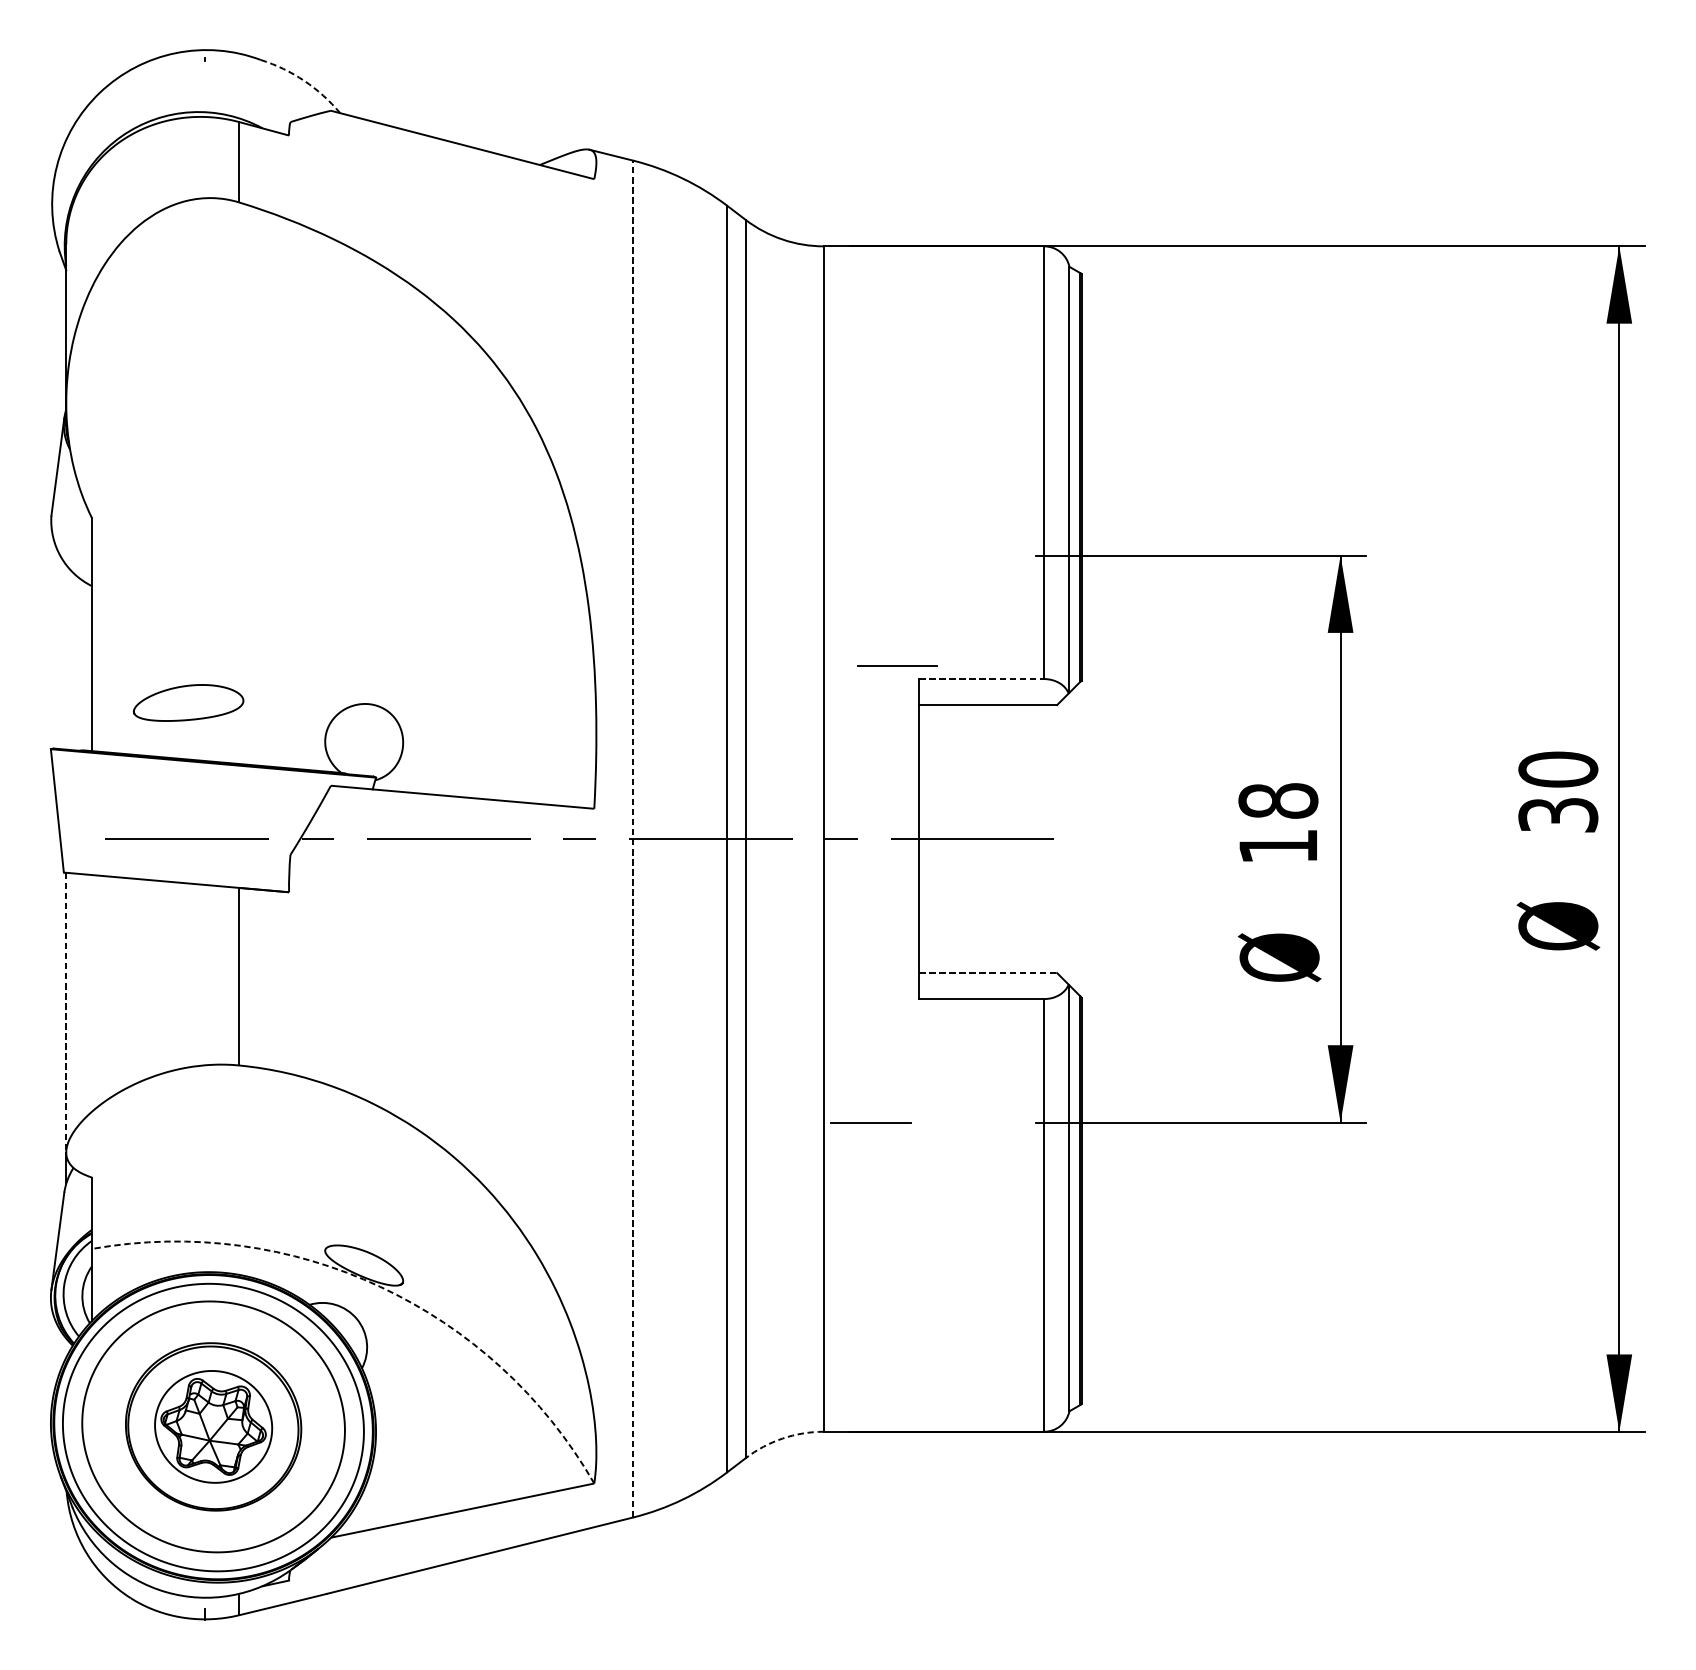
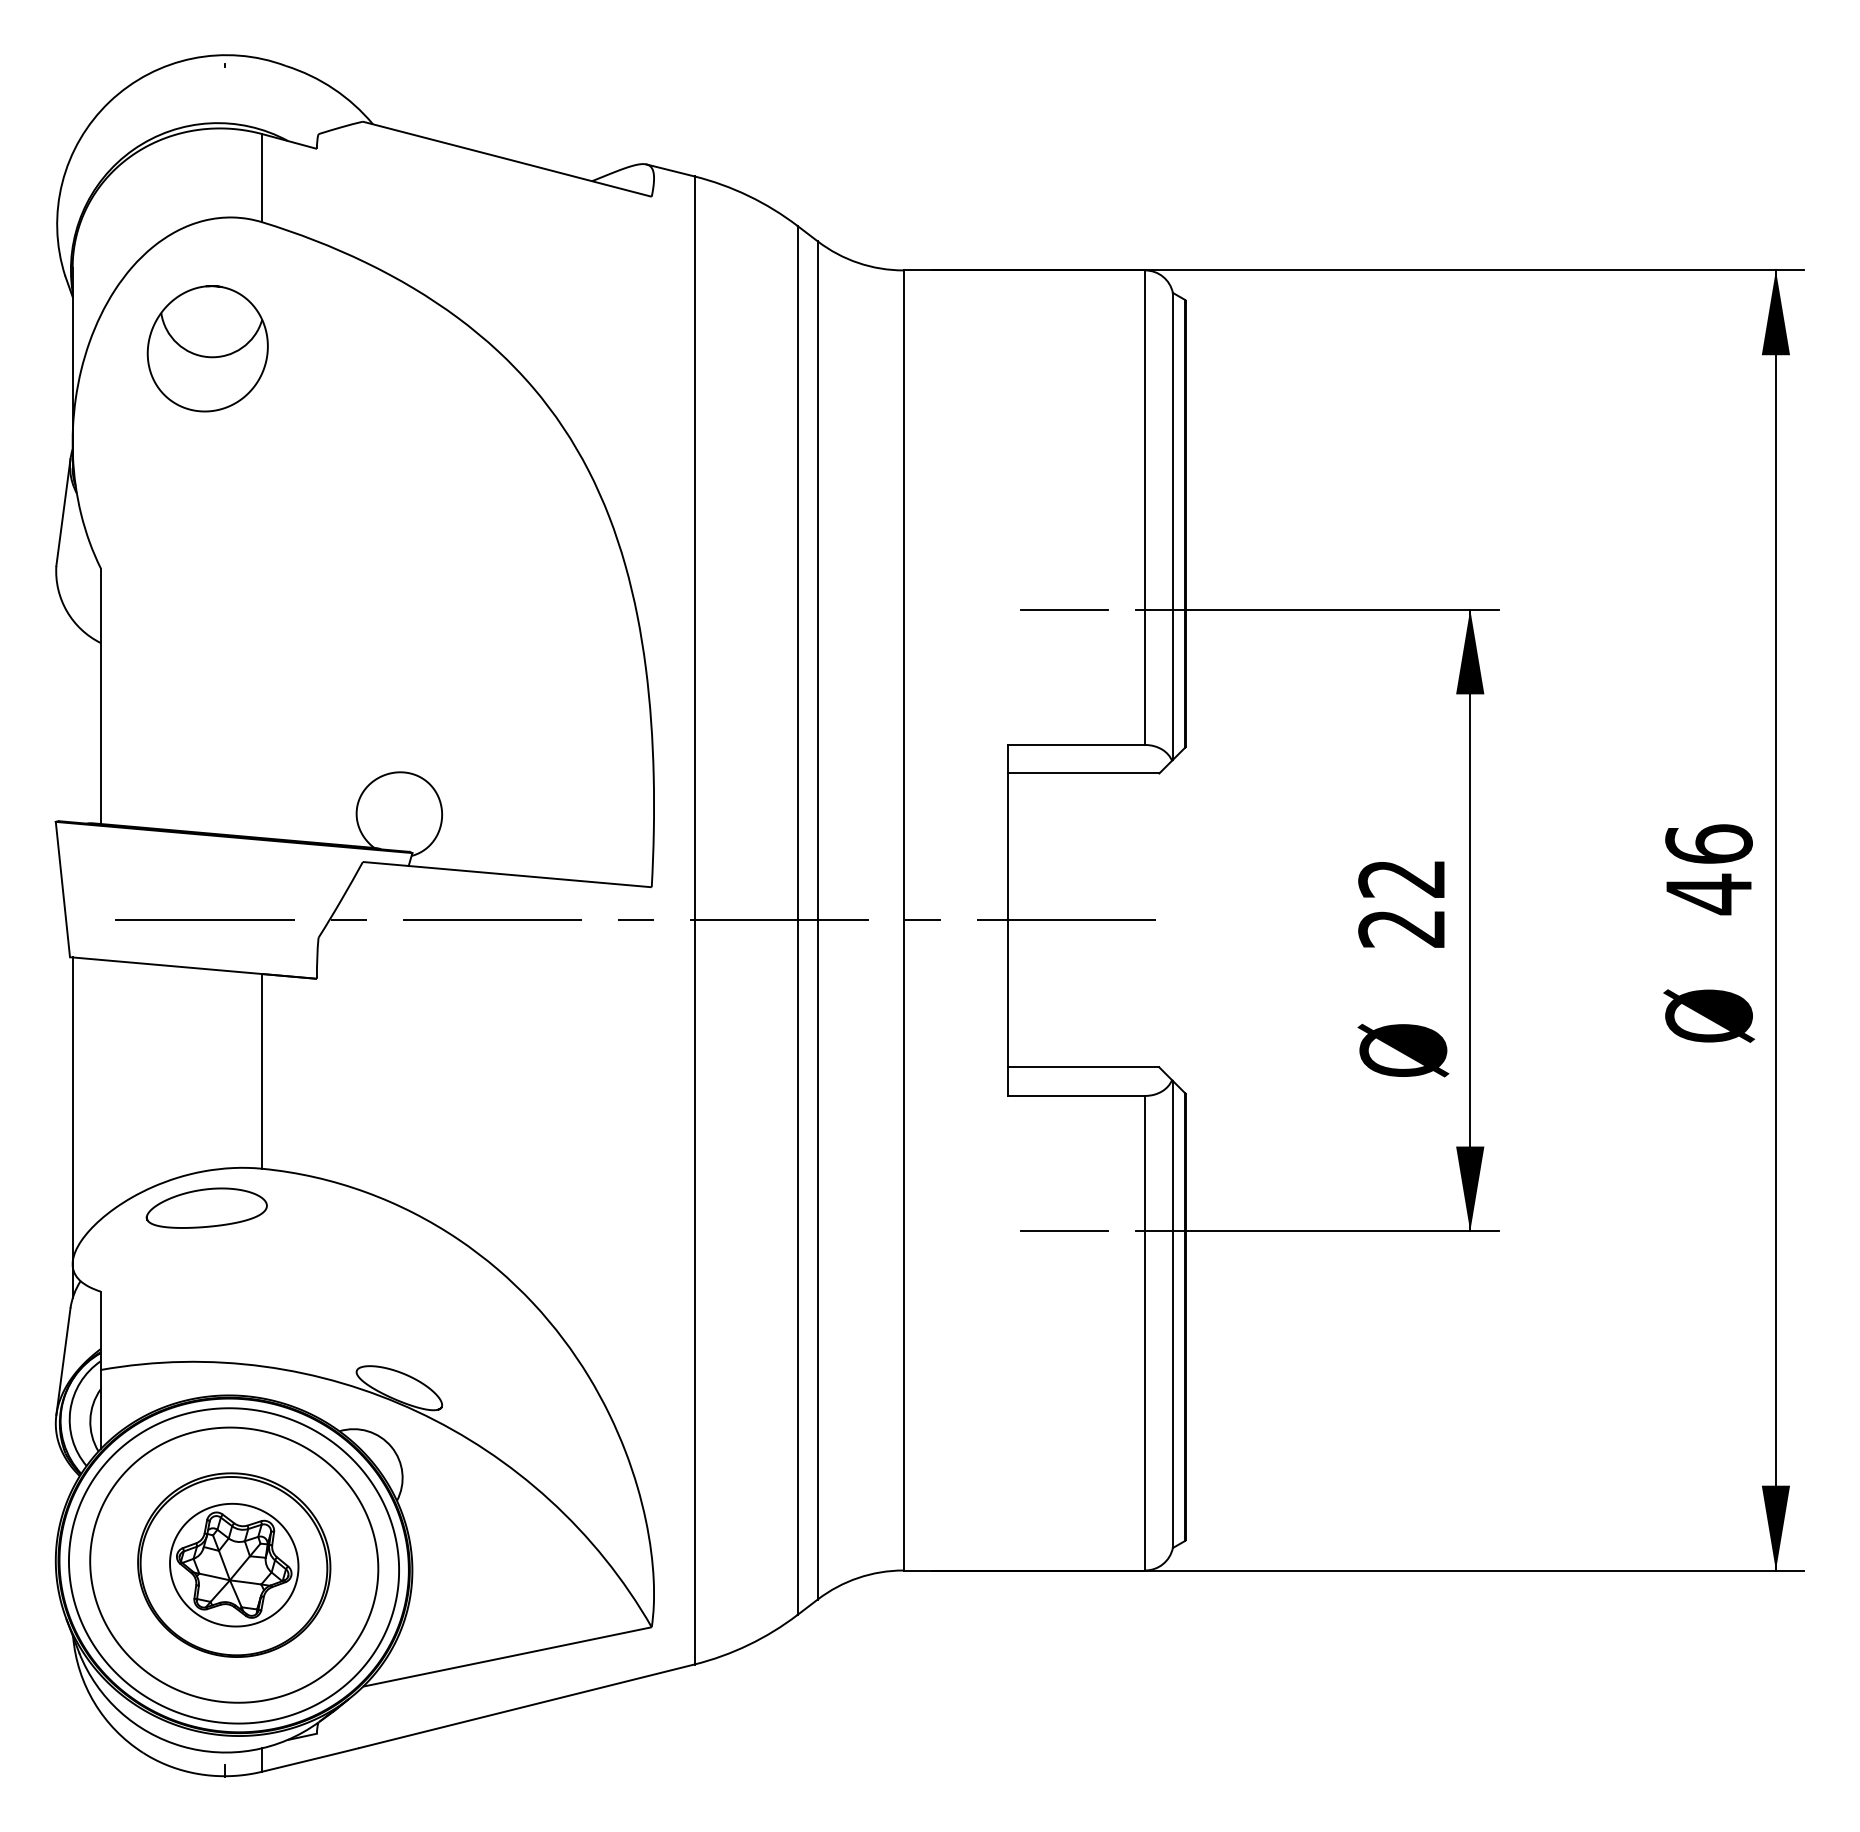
arc: (304, 80) -> (333, 88), dashed -> solid
part: (189, 317) -> (207, 348), added
line: (897, 665) -> (1064, 609), moved
line: (981, 678) -> (1076, 744), dashed -> solid
curve: (188, 686) -> (206, 1190), moved
text: (1557, 792) -> (1708, 869), 30 -> 46
text: (1277, 823) -> (1401, 903), 18 -> 22
line: (633, 838) -> (694, 919), dashed -> solid
line: (987, 973) -> (1083, 1067), dashed -> solid
line: (66, 1013) -> (72, 1111), dashed -> solid
line: (871, 1121) -> (1064, 1230), moved
arc: (380, 1286) -> (417, 1411), dashed -> solid
arc: (782, 1438) -> (858, 1577), dashed -> solid

